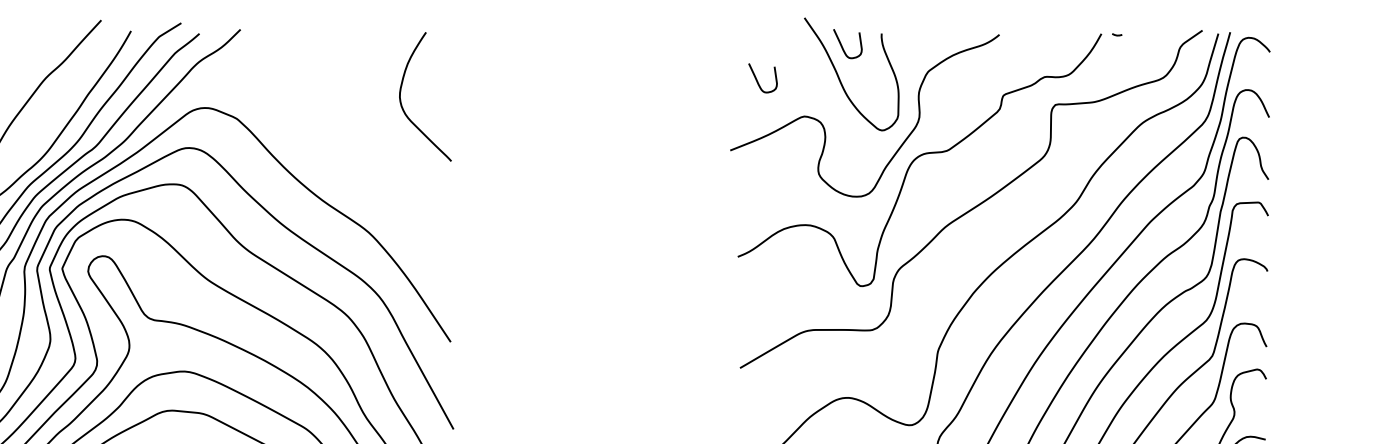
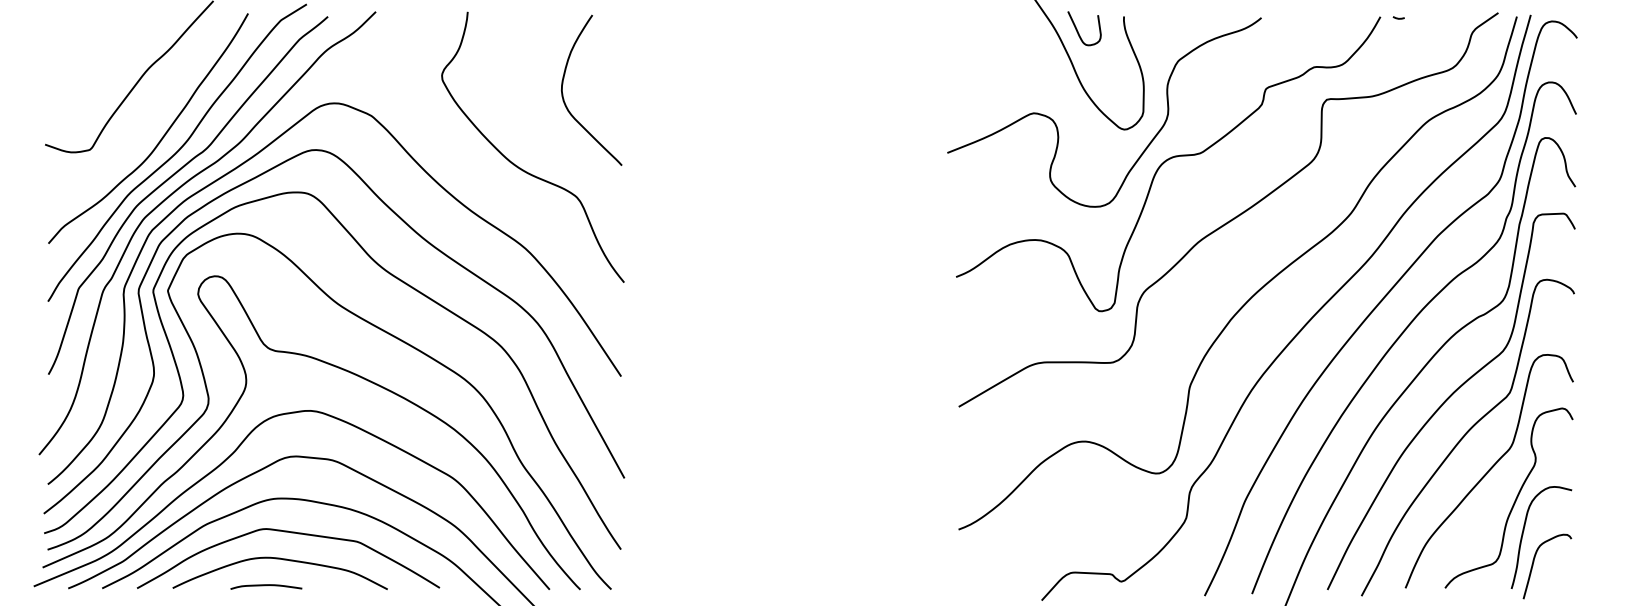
curve: (757, 80) -> (979, 71), removed
curve: (364, 162) -> (520, 167), added

